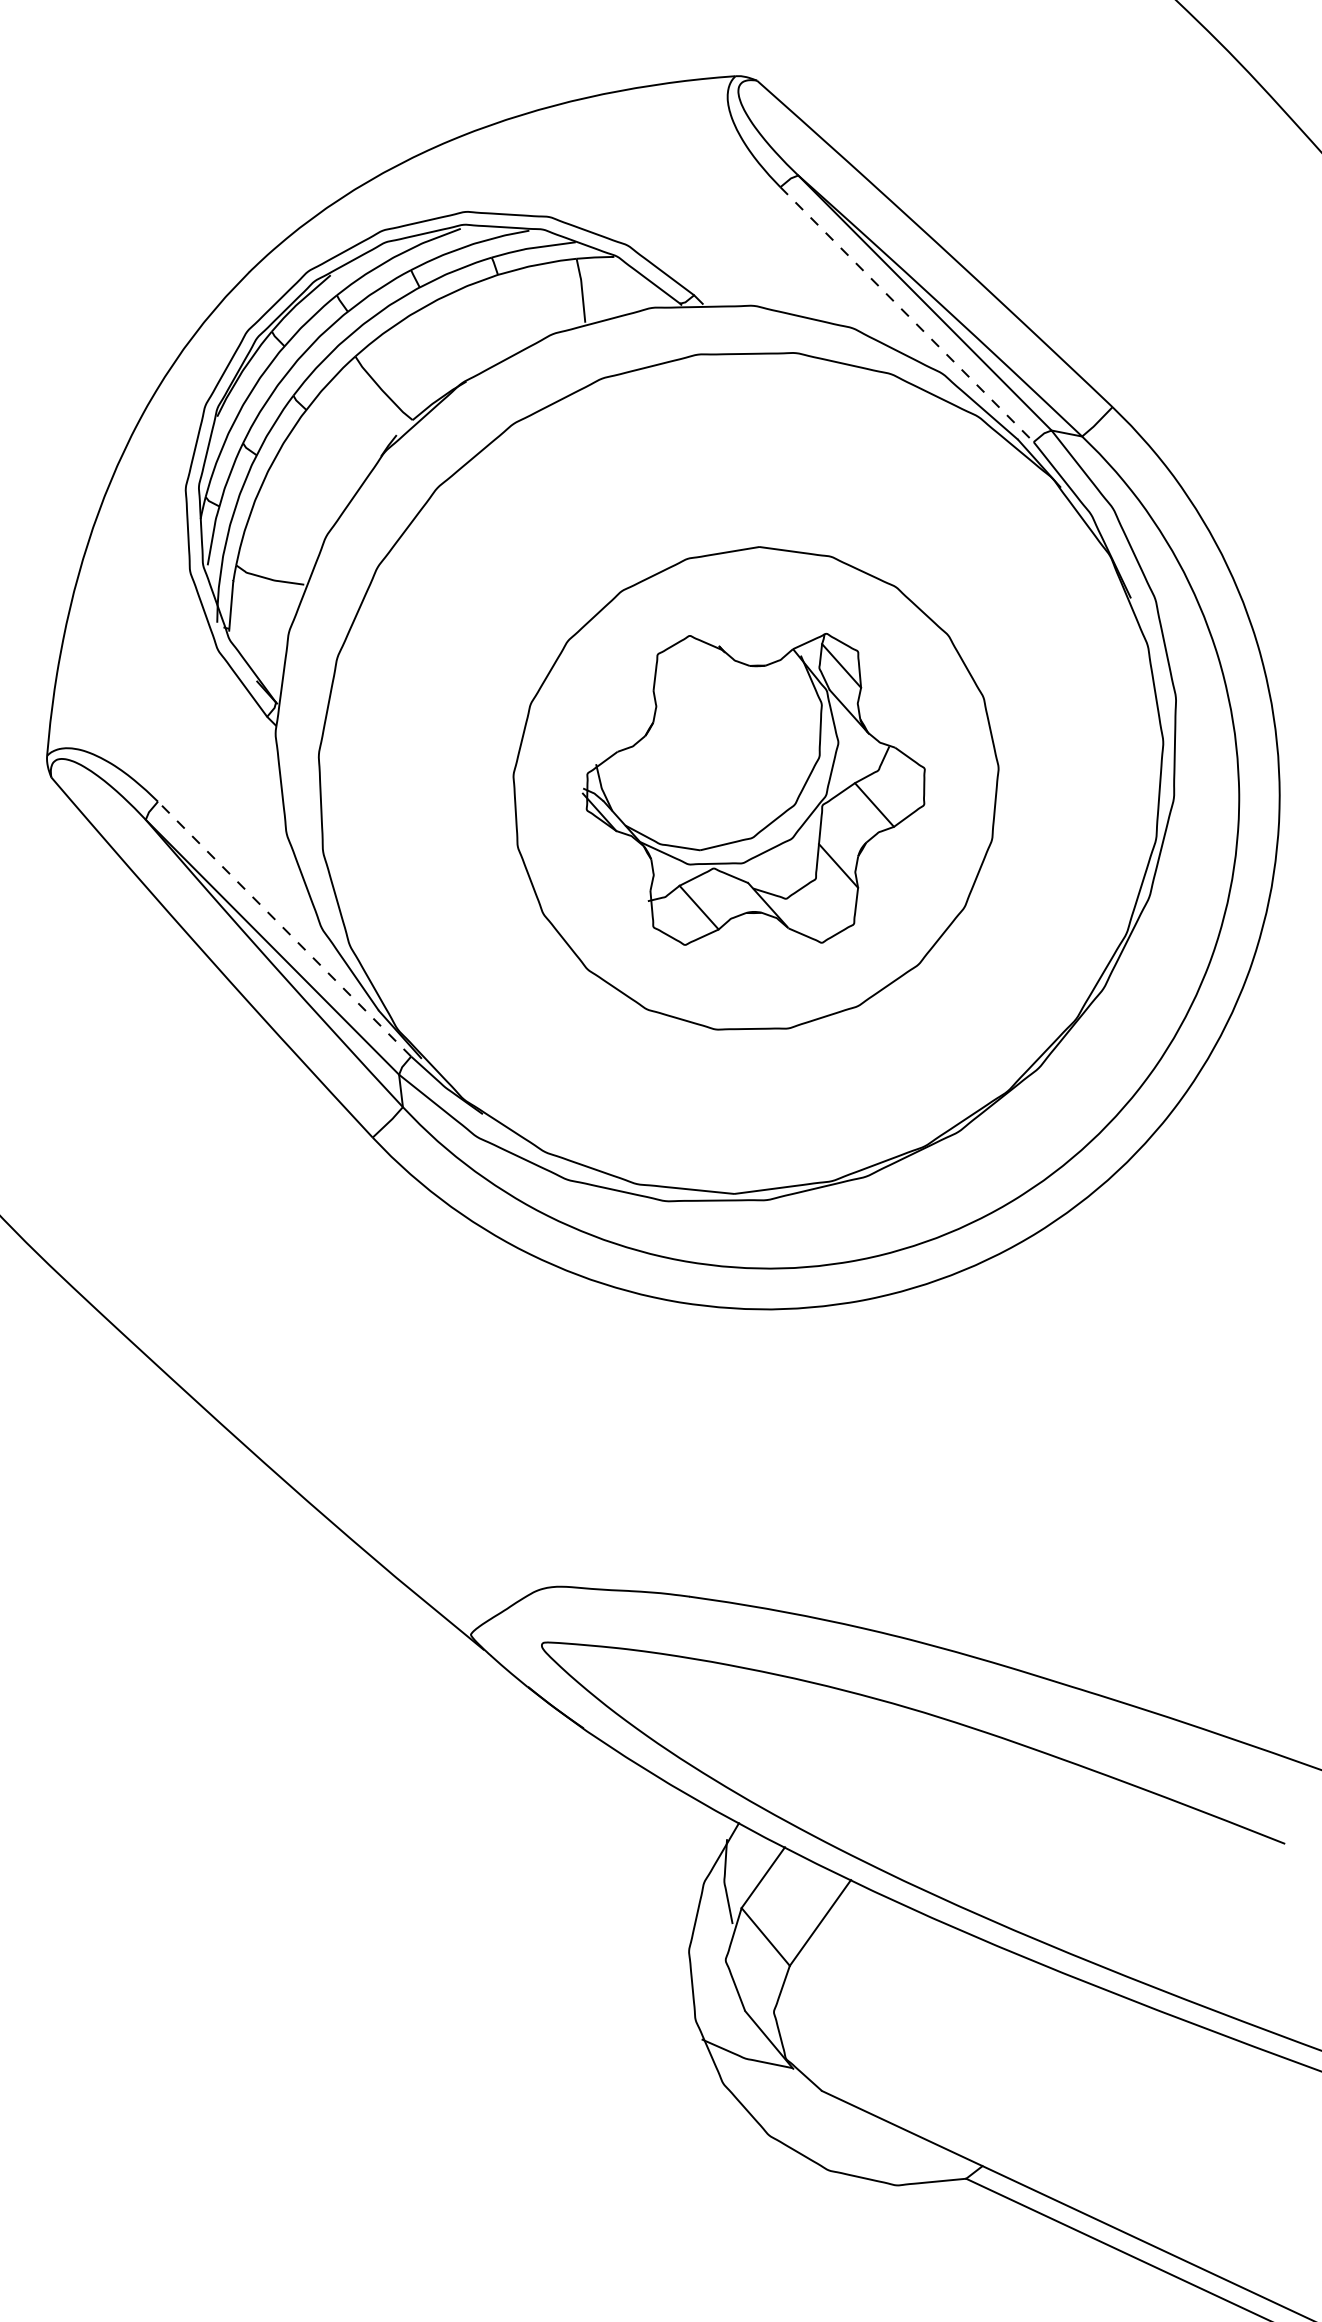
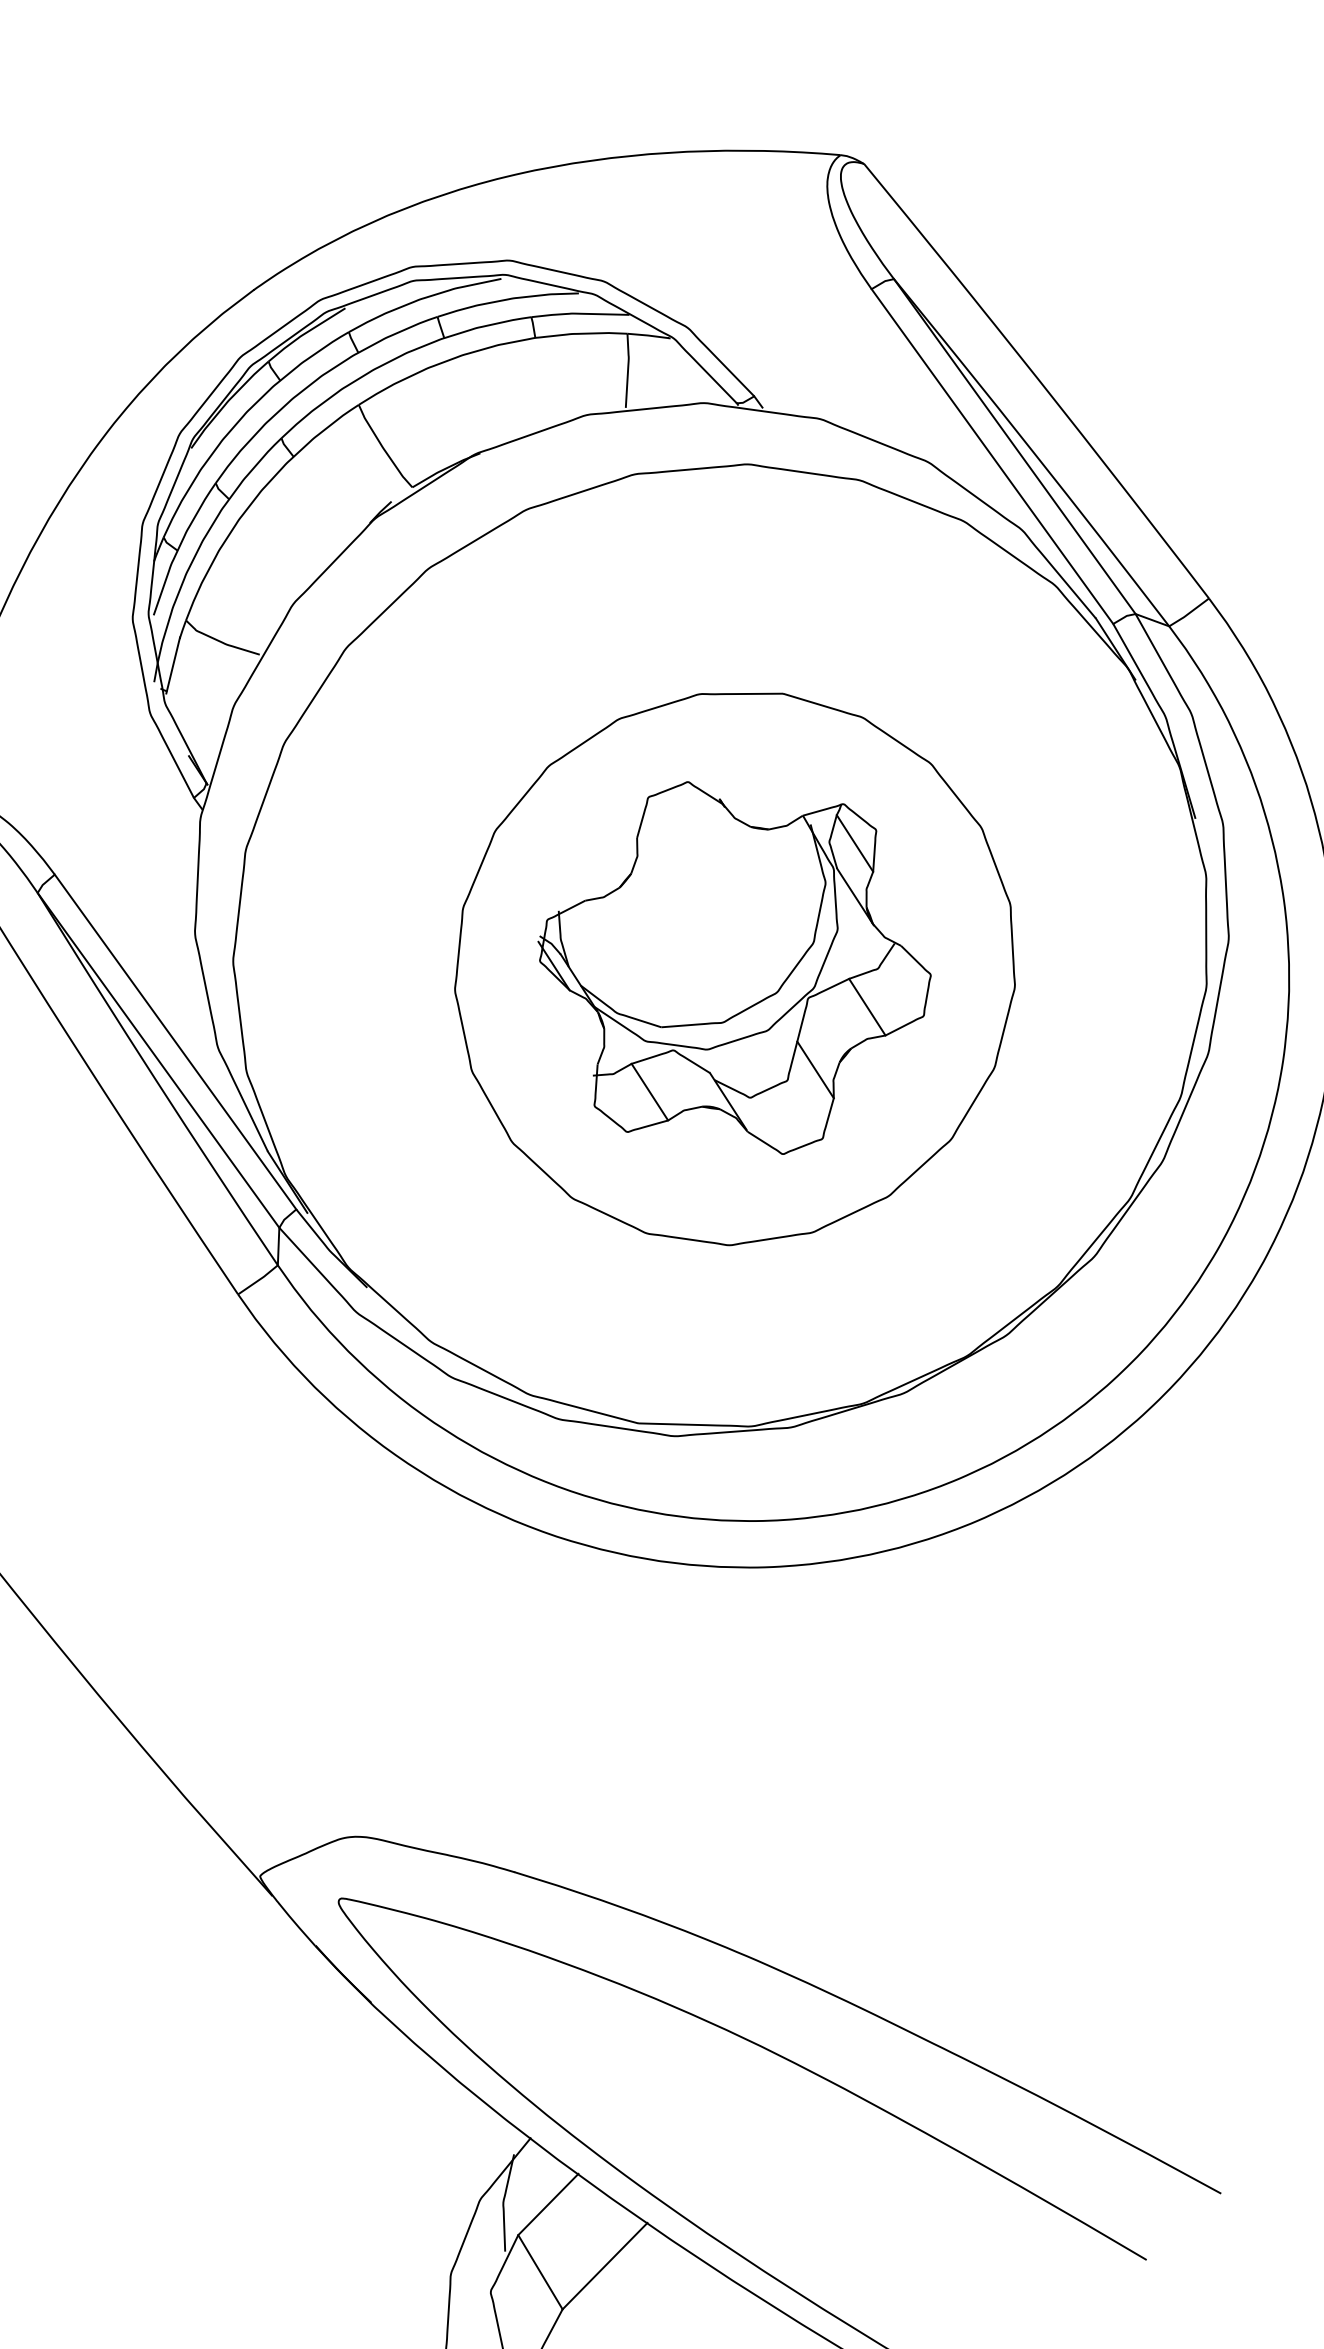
line: (907, 314) -> (992, 456), dashed -> solid
line: (284, 929) -> (175, 1042), dashed -> solid

